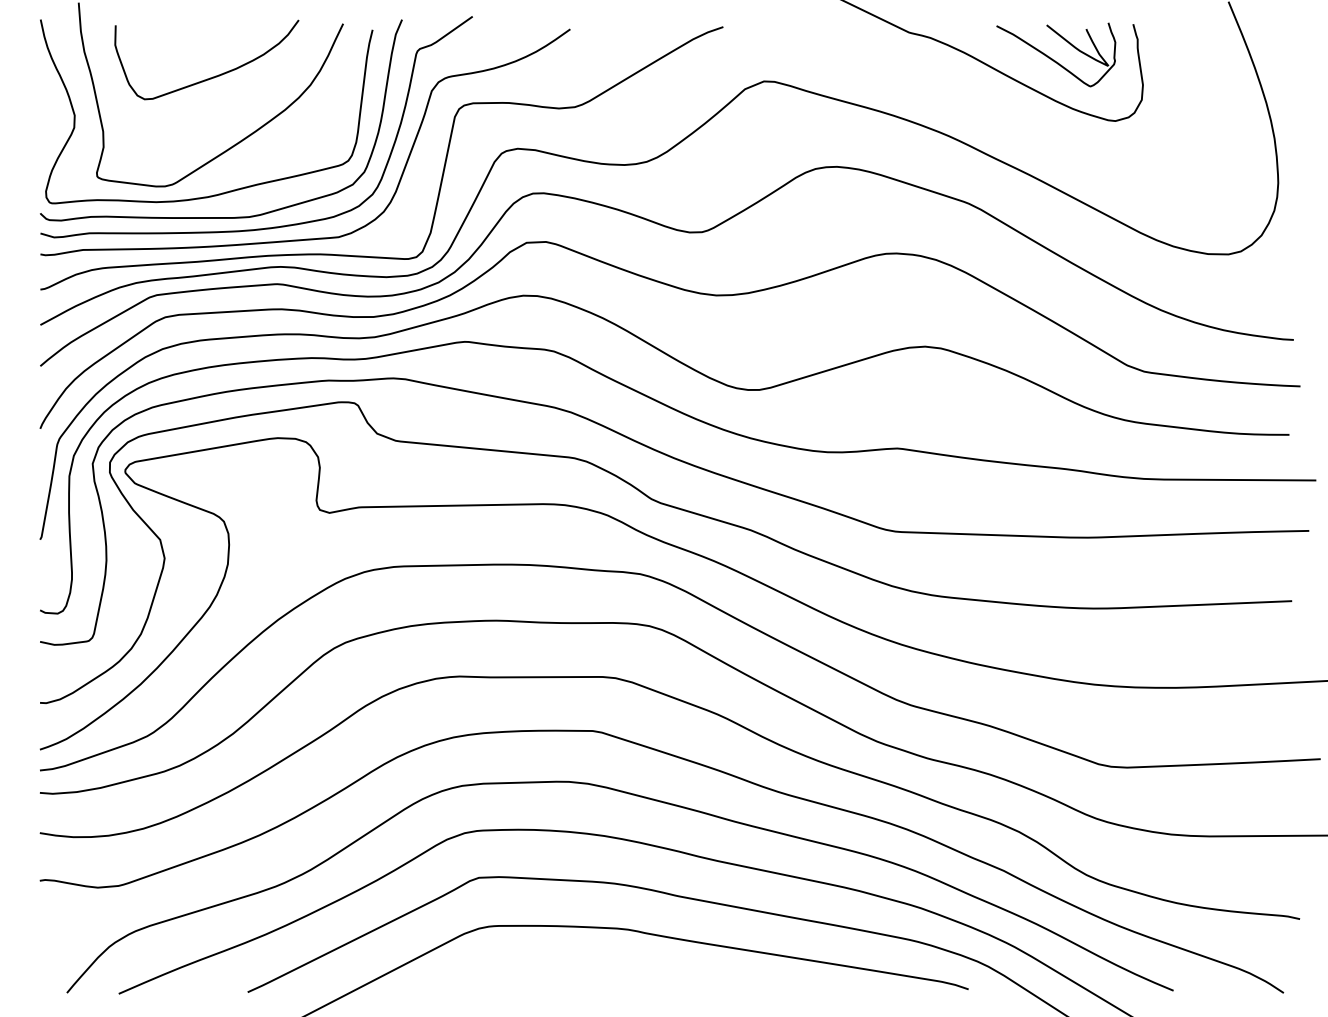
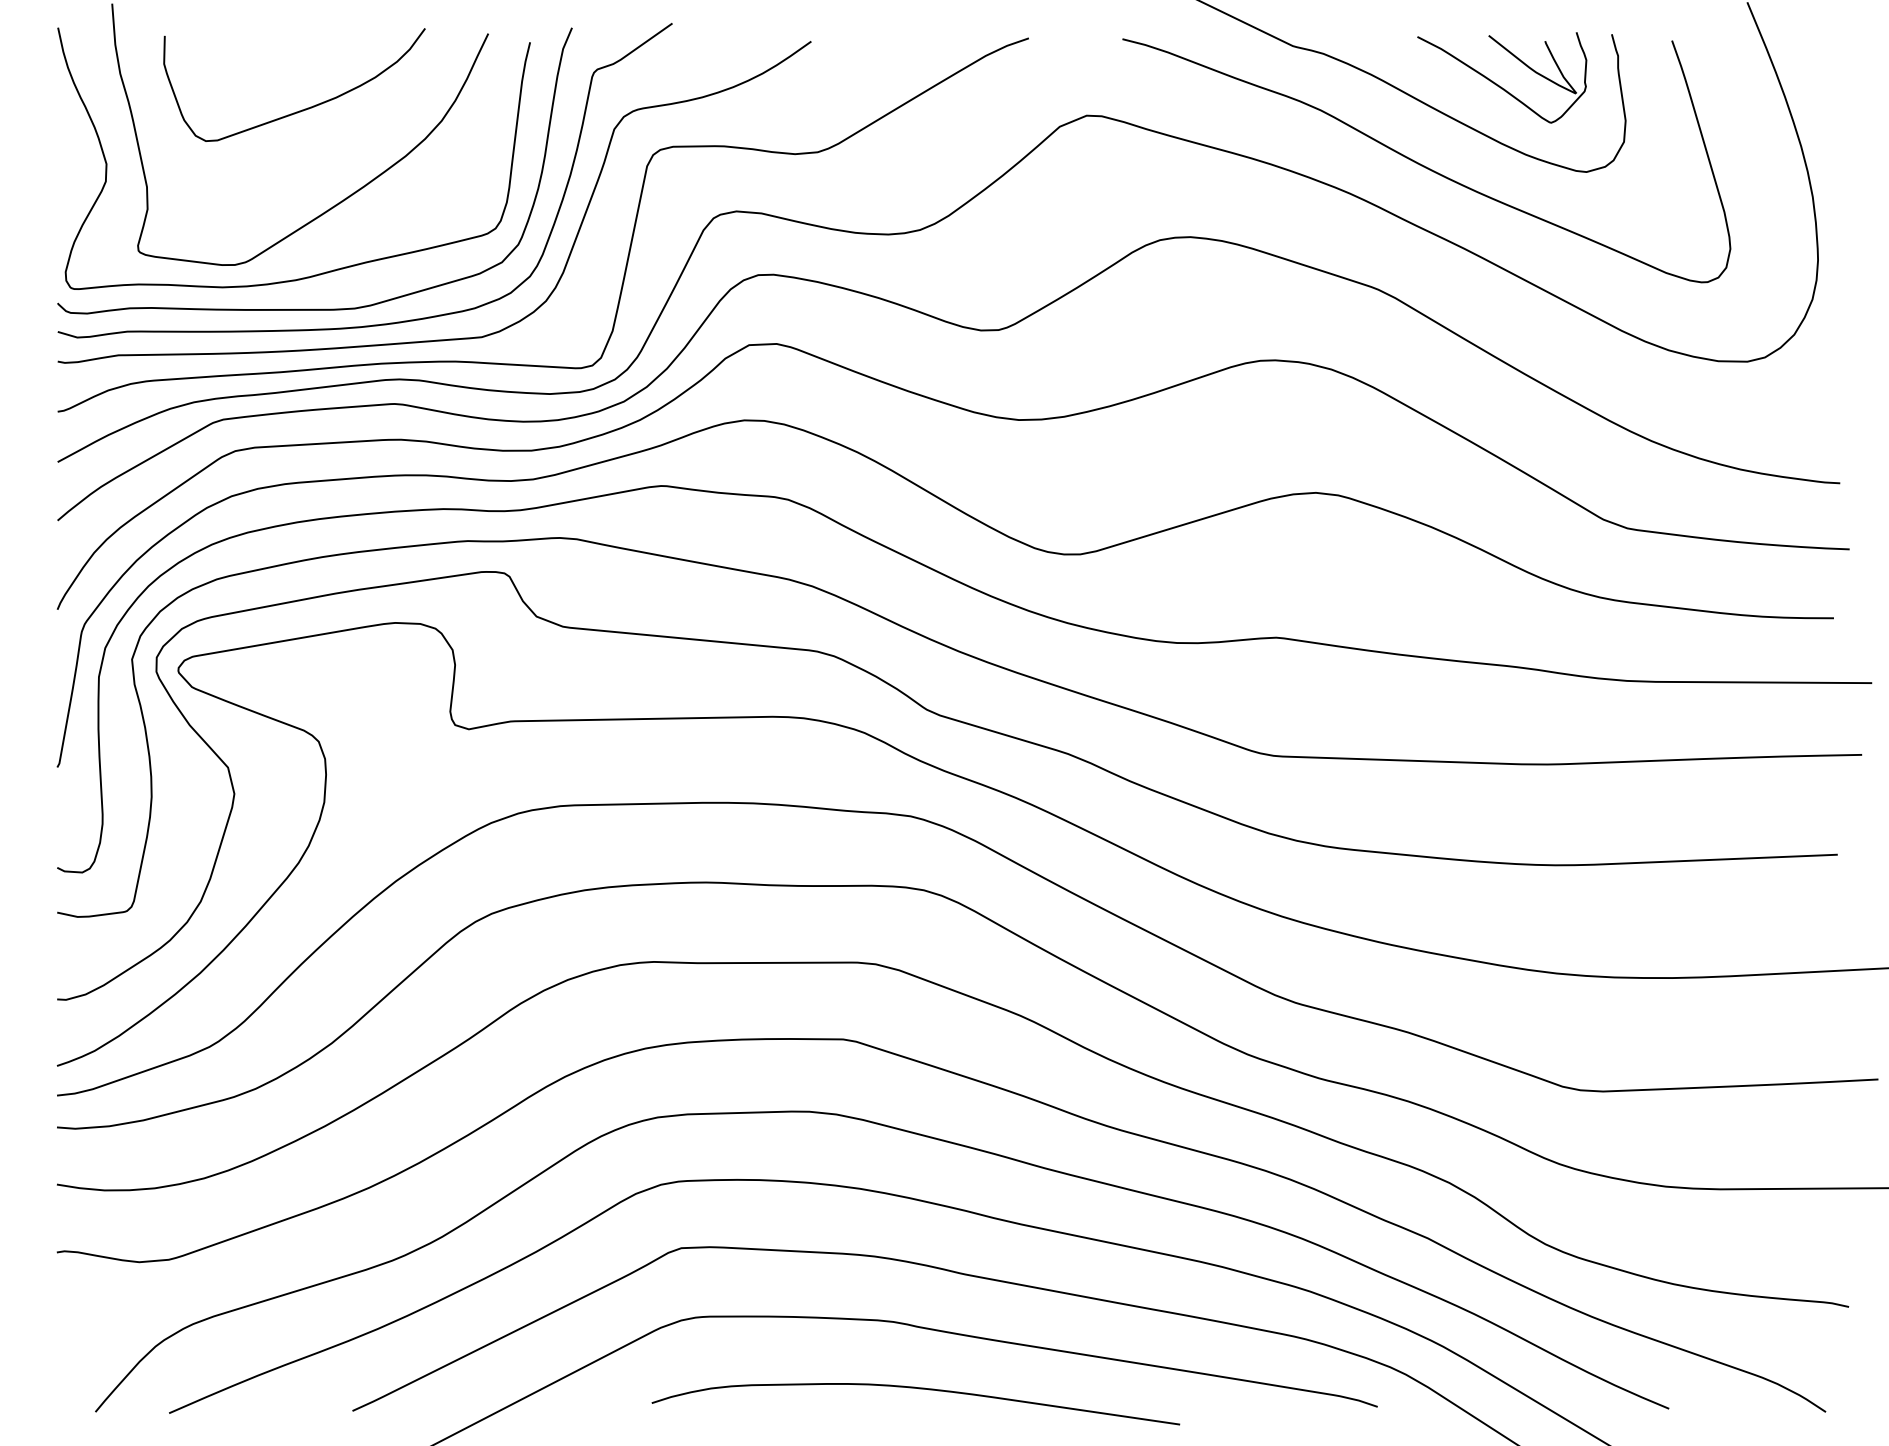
curve: (1002, 116) -> (1425, 165), added
curve: (645, 977) -> (918, 1389), added

